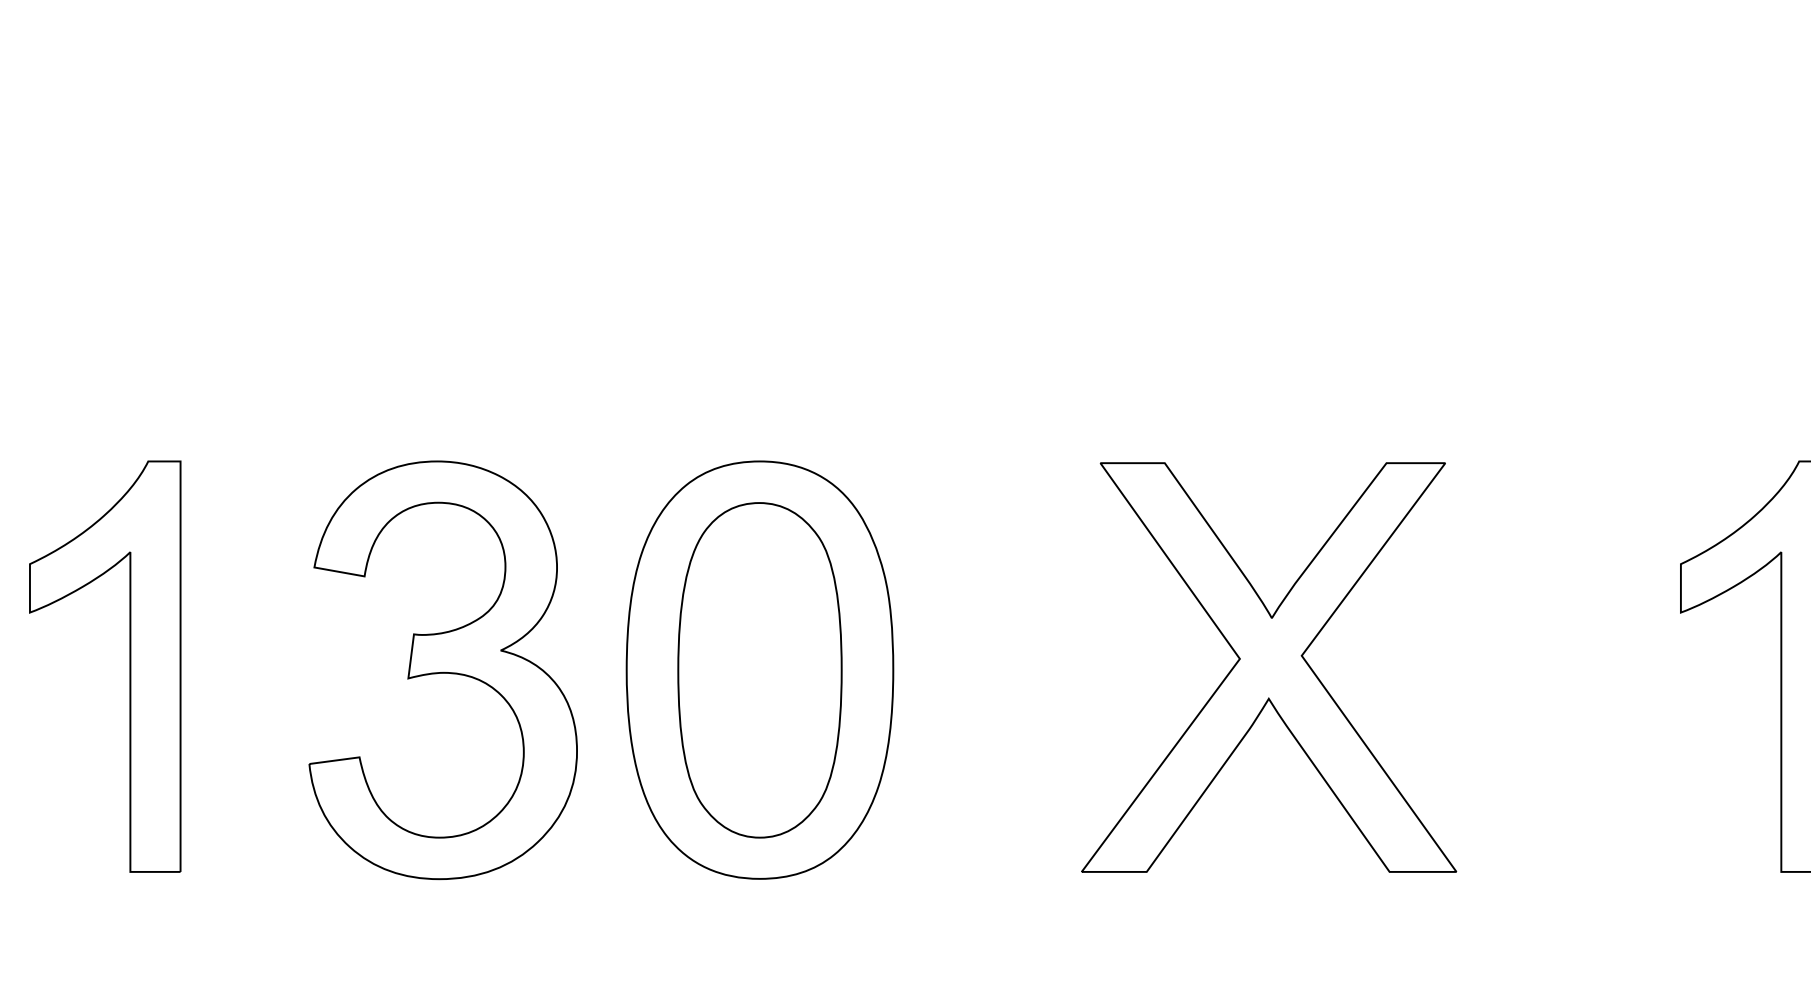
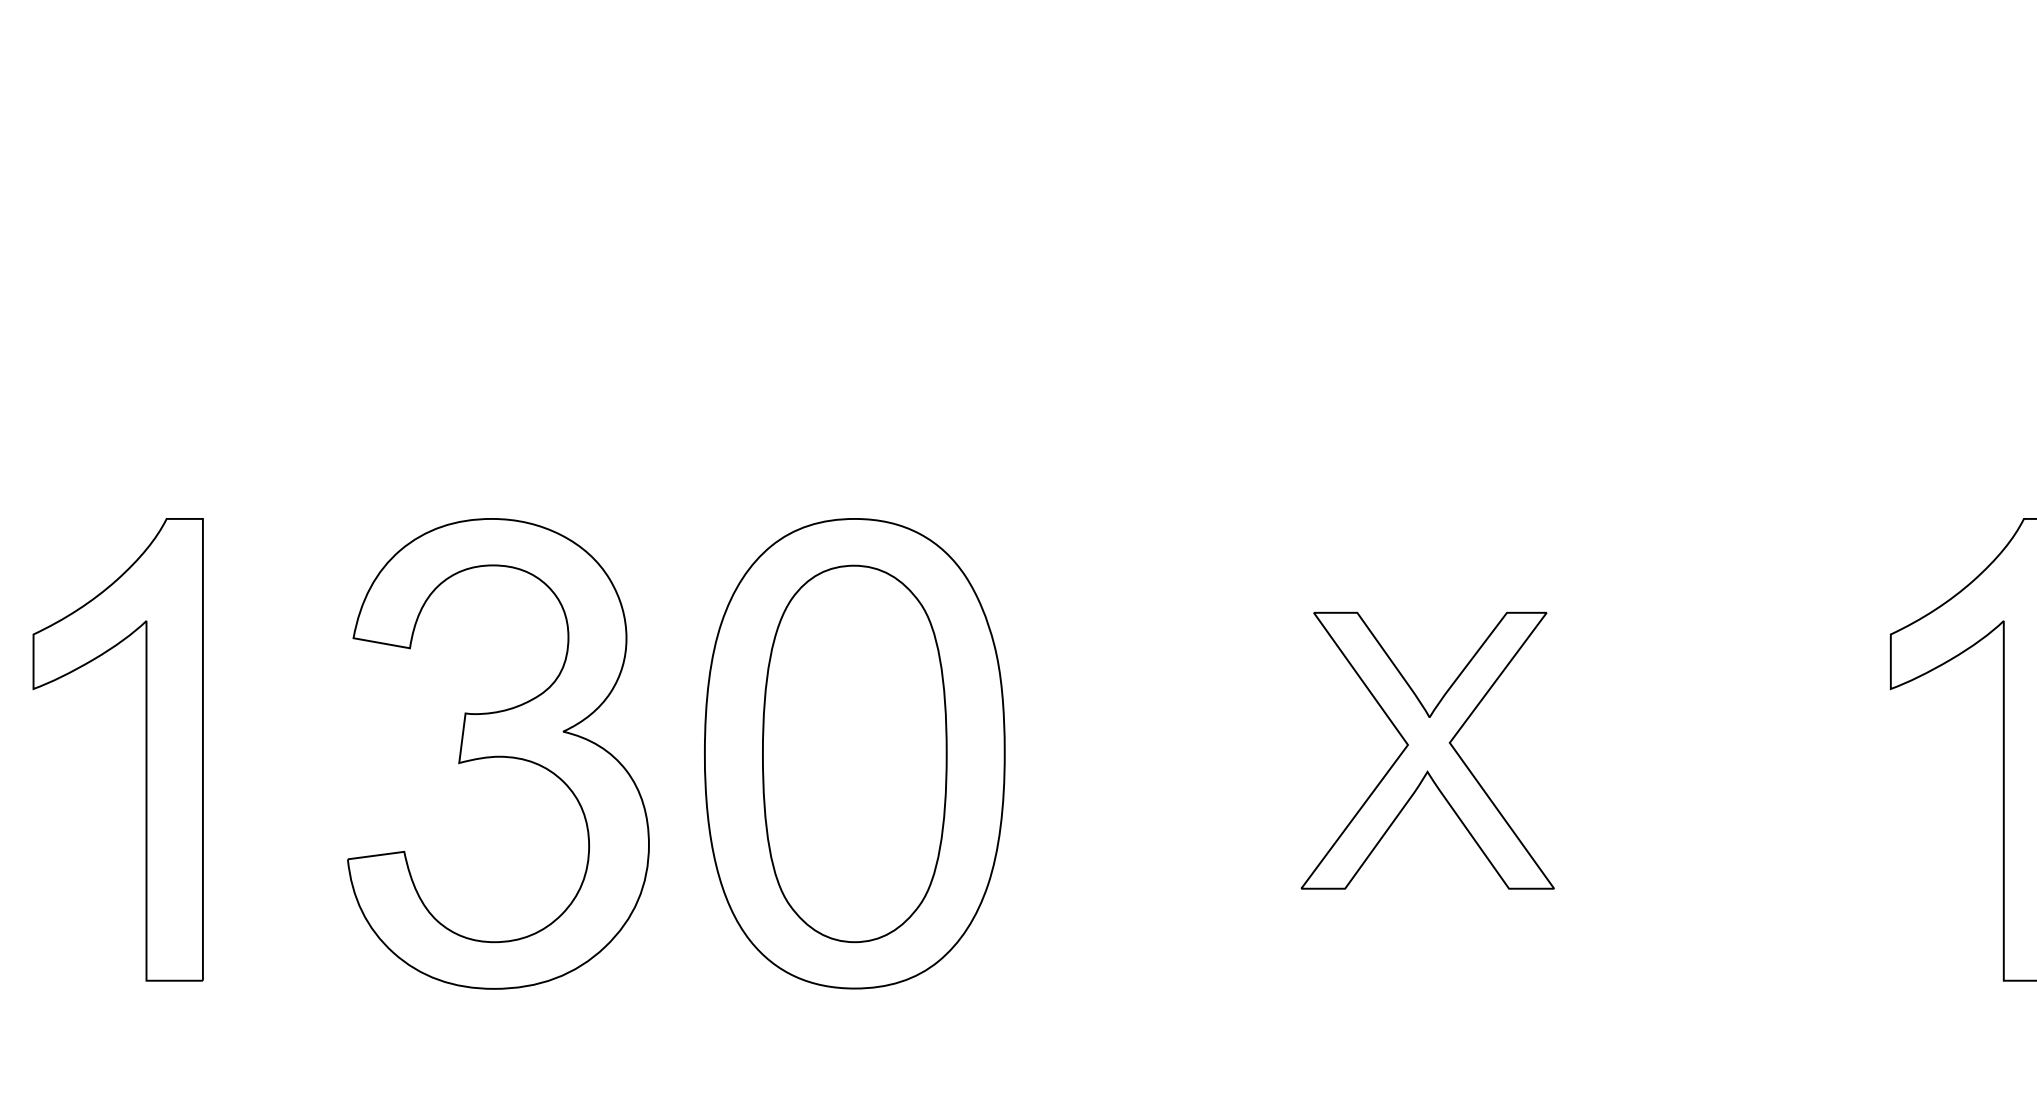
part: (1269, 667) -> (1428, 750), size x0.6

